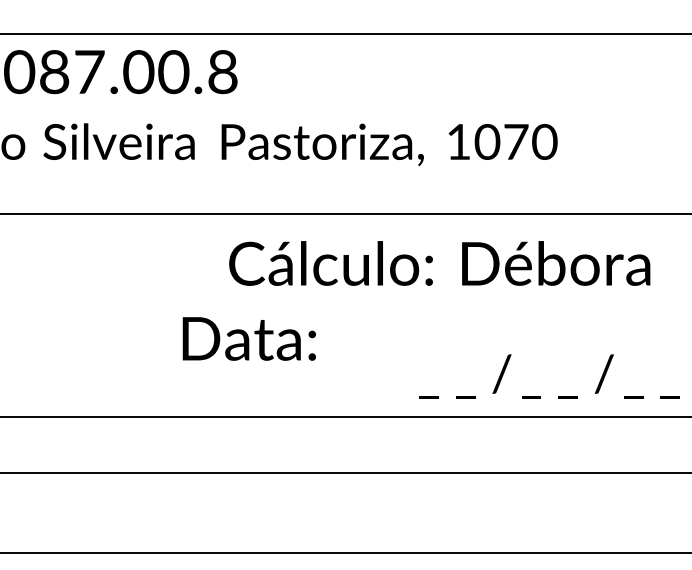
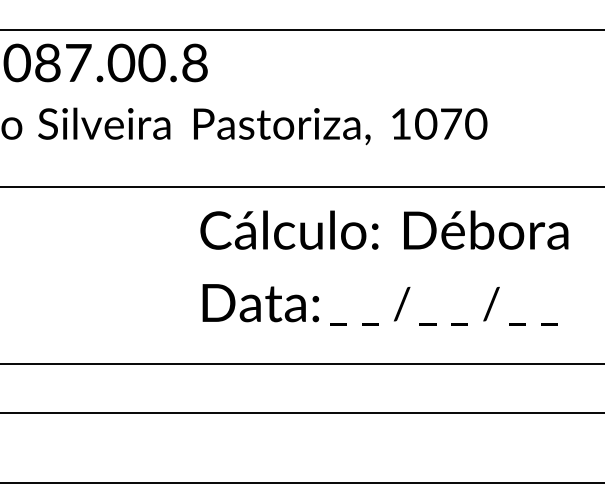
text: (248, 338) -> (260, 302), moved
text: (549, 376) -> (443, 306), moved

